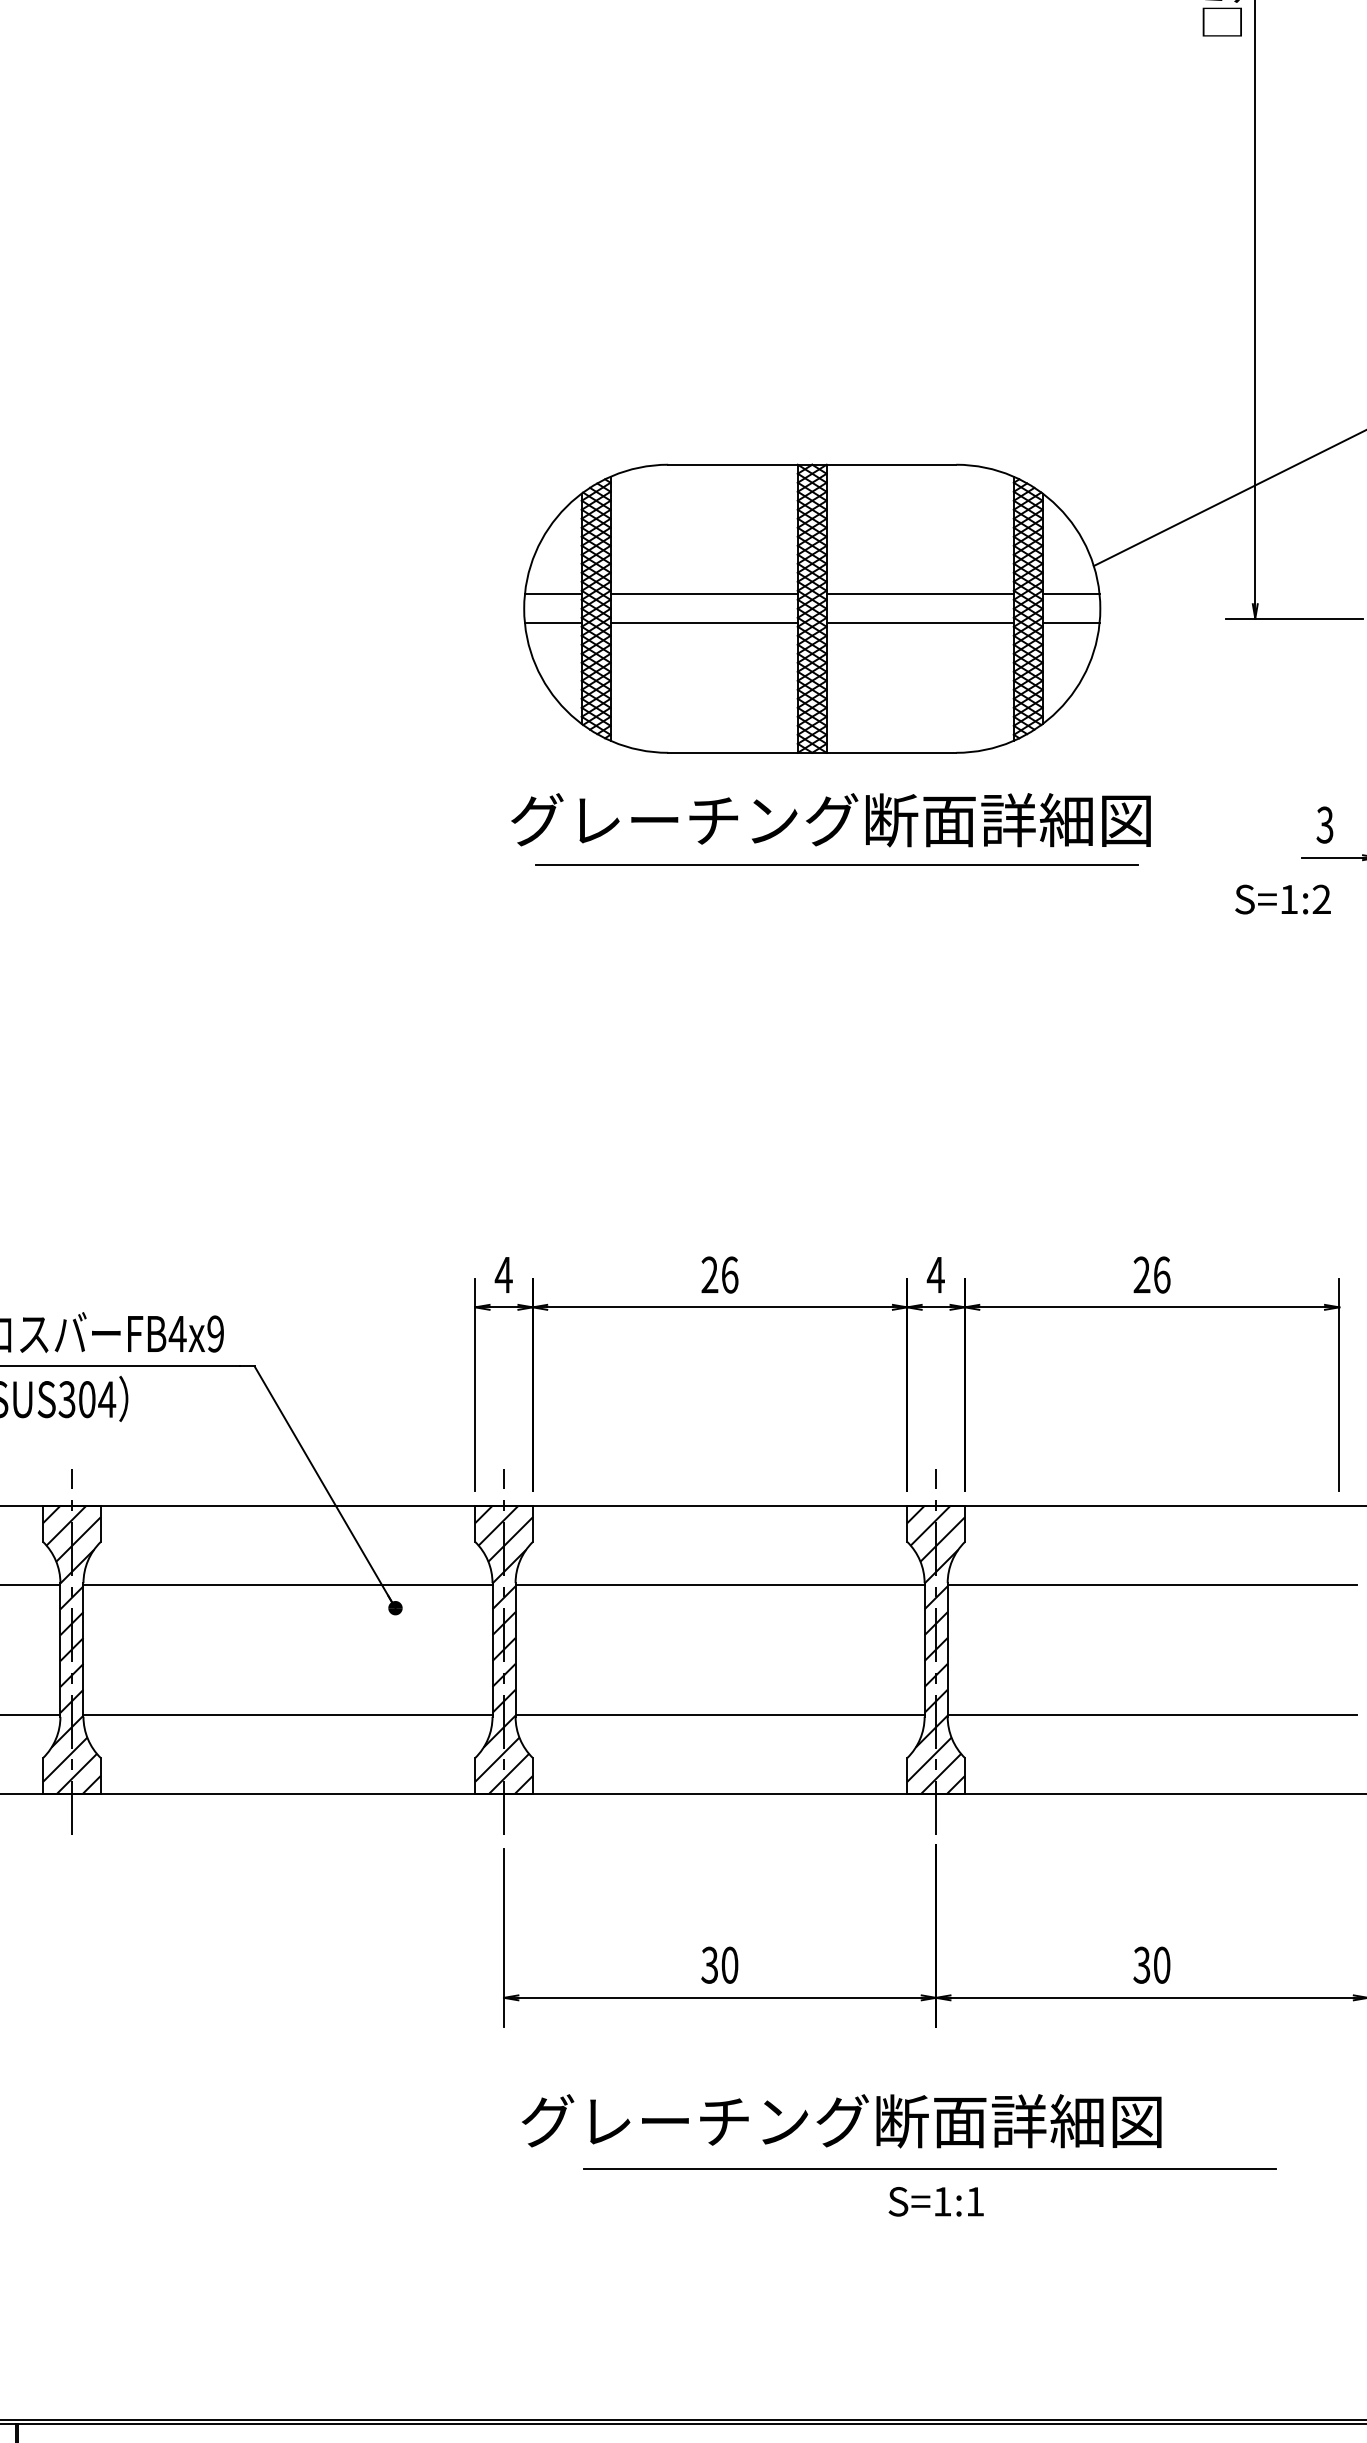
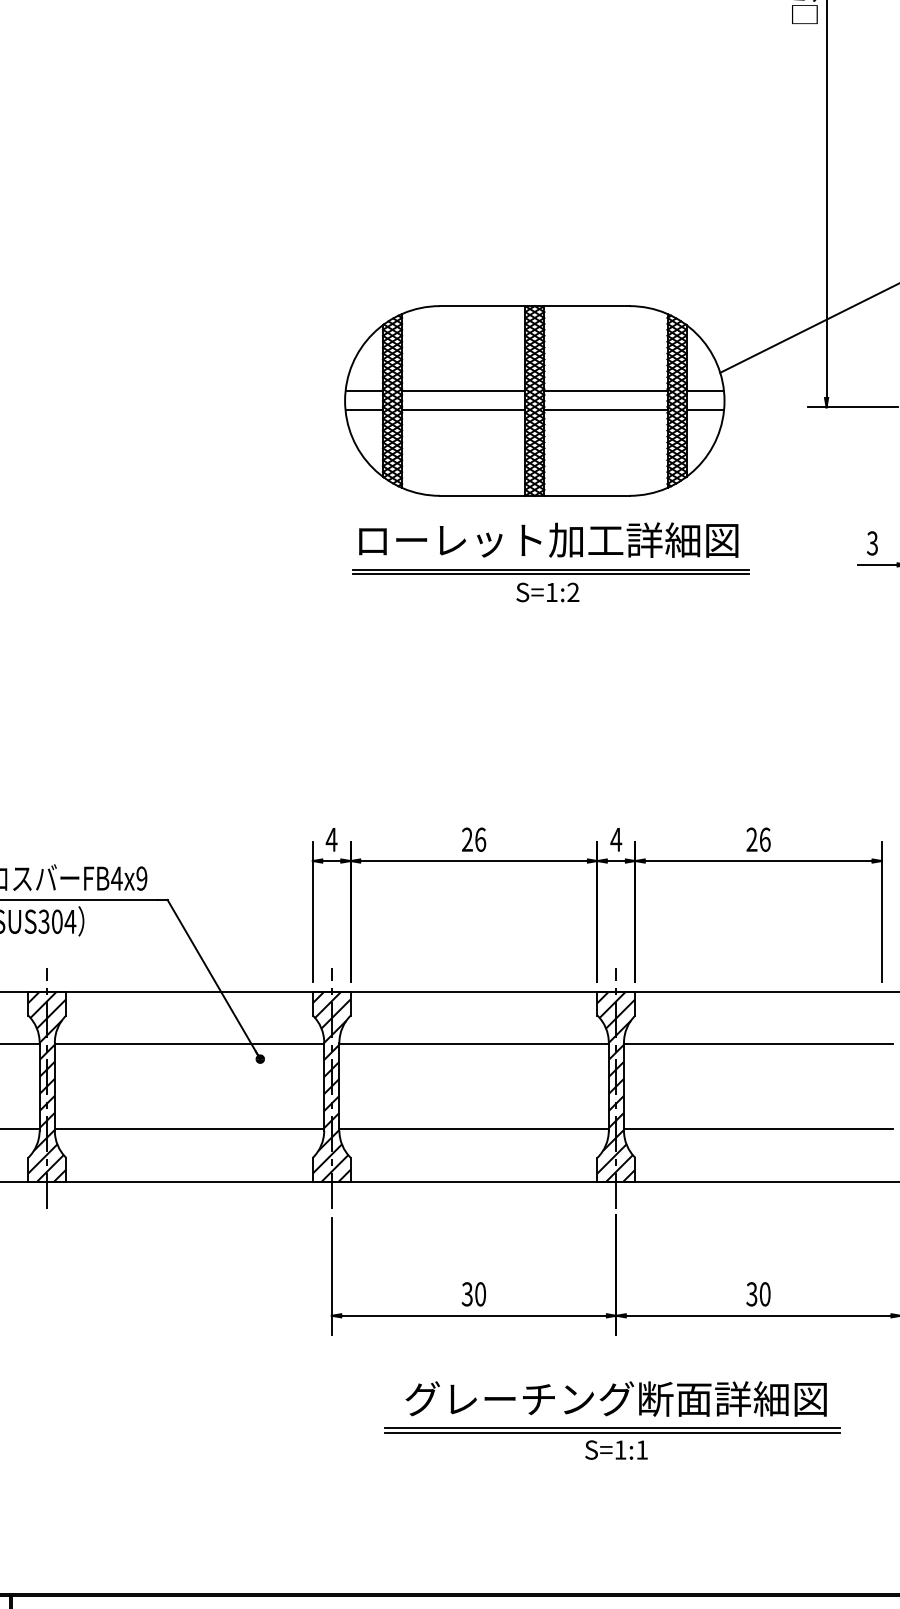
text: (830, 819) -> (546, 539), グレーチング断面詳細図 -> ローレット加工詳細図
line: (836, 872) -> (550, 574), added
text: (1282, 899) -> (547, 592), moved
text: (840, 2120) -> (615, 1398), moved
line: (930, 2175) -> (612, 1432), added

